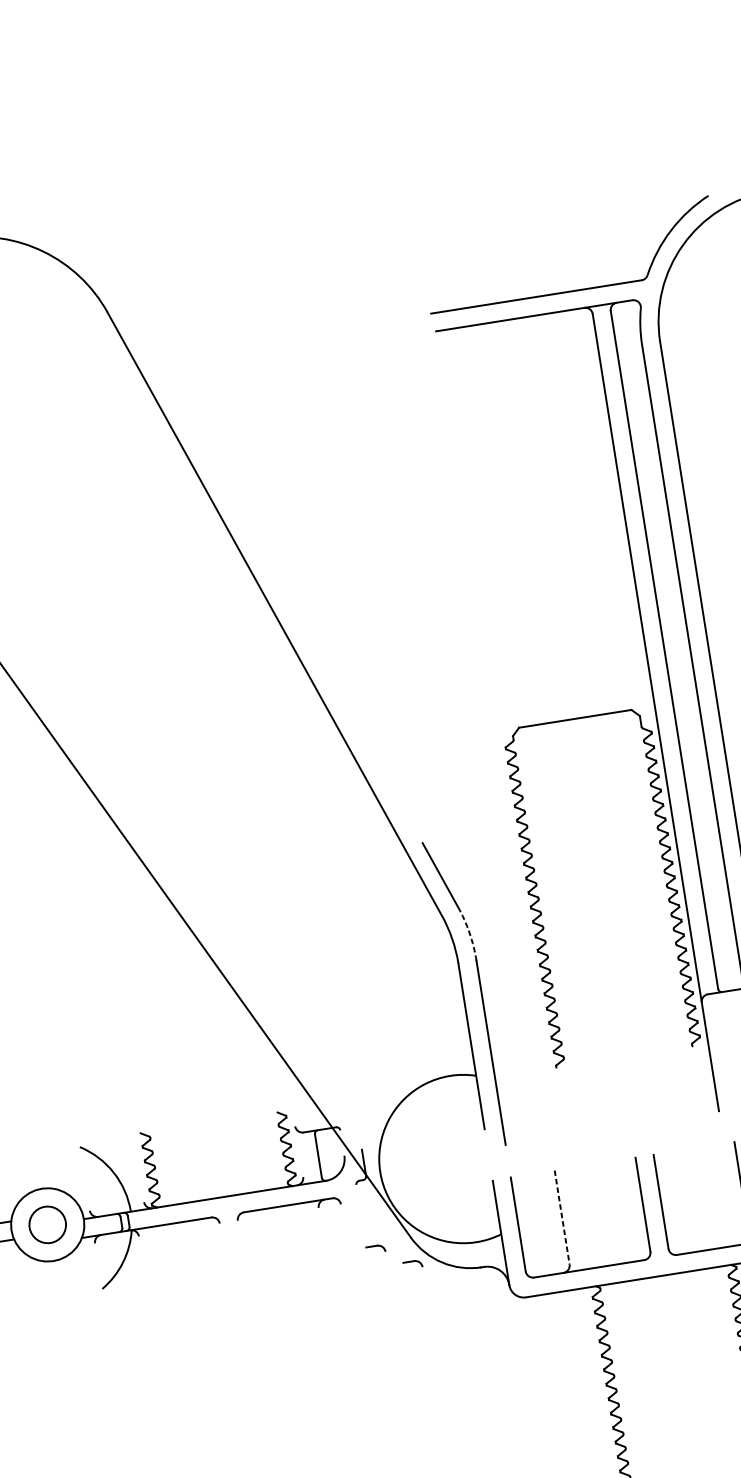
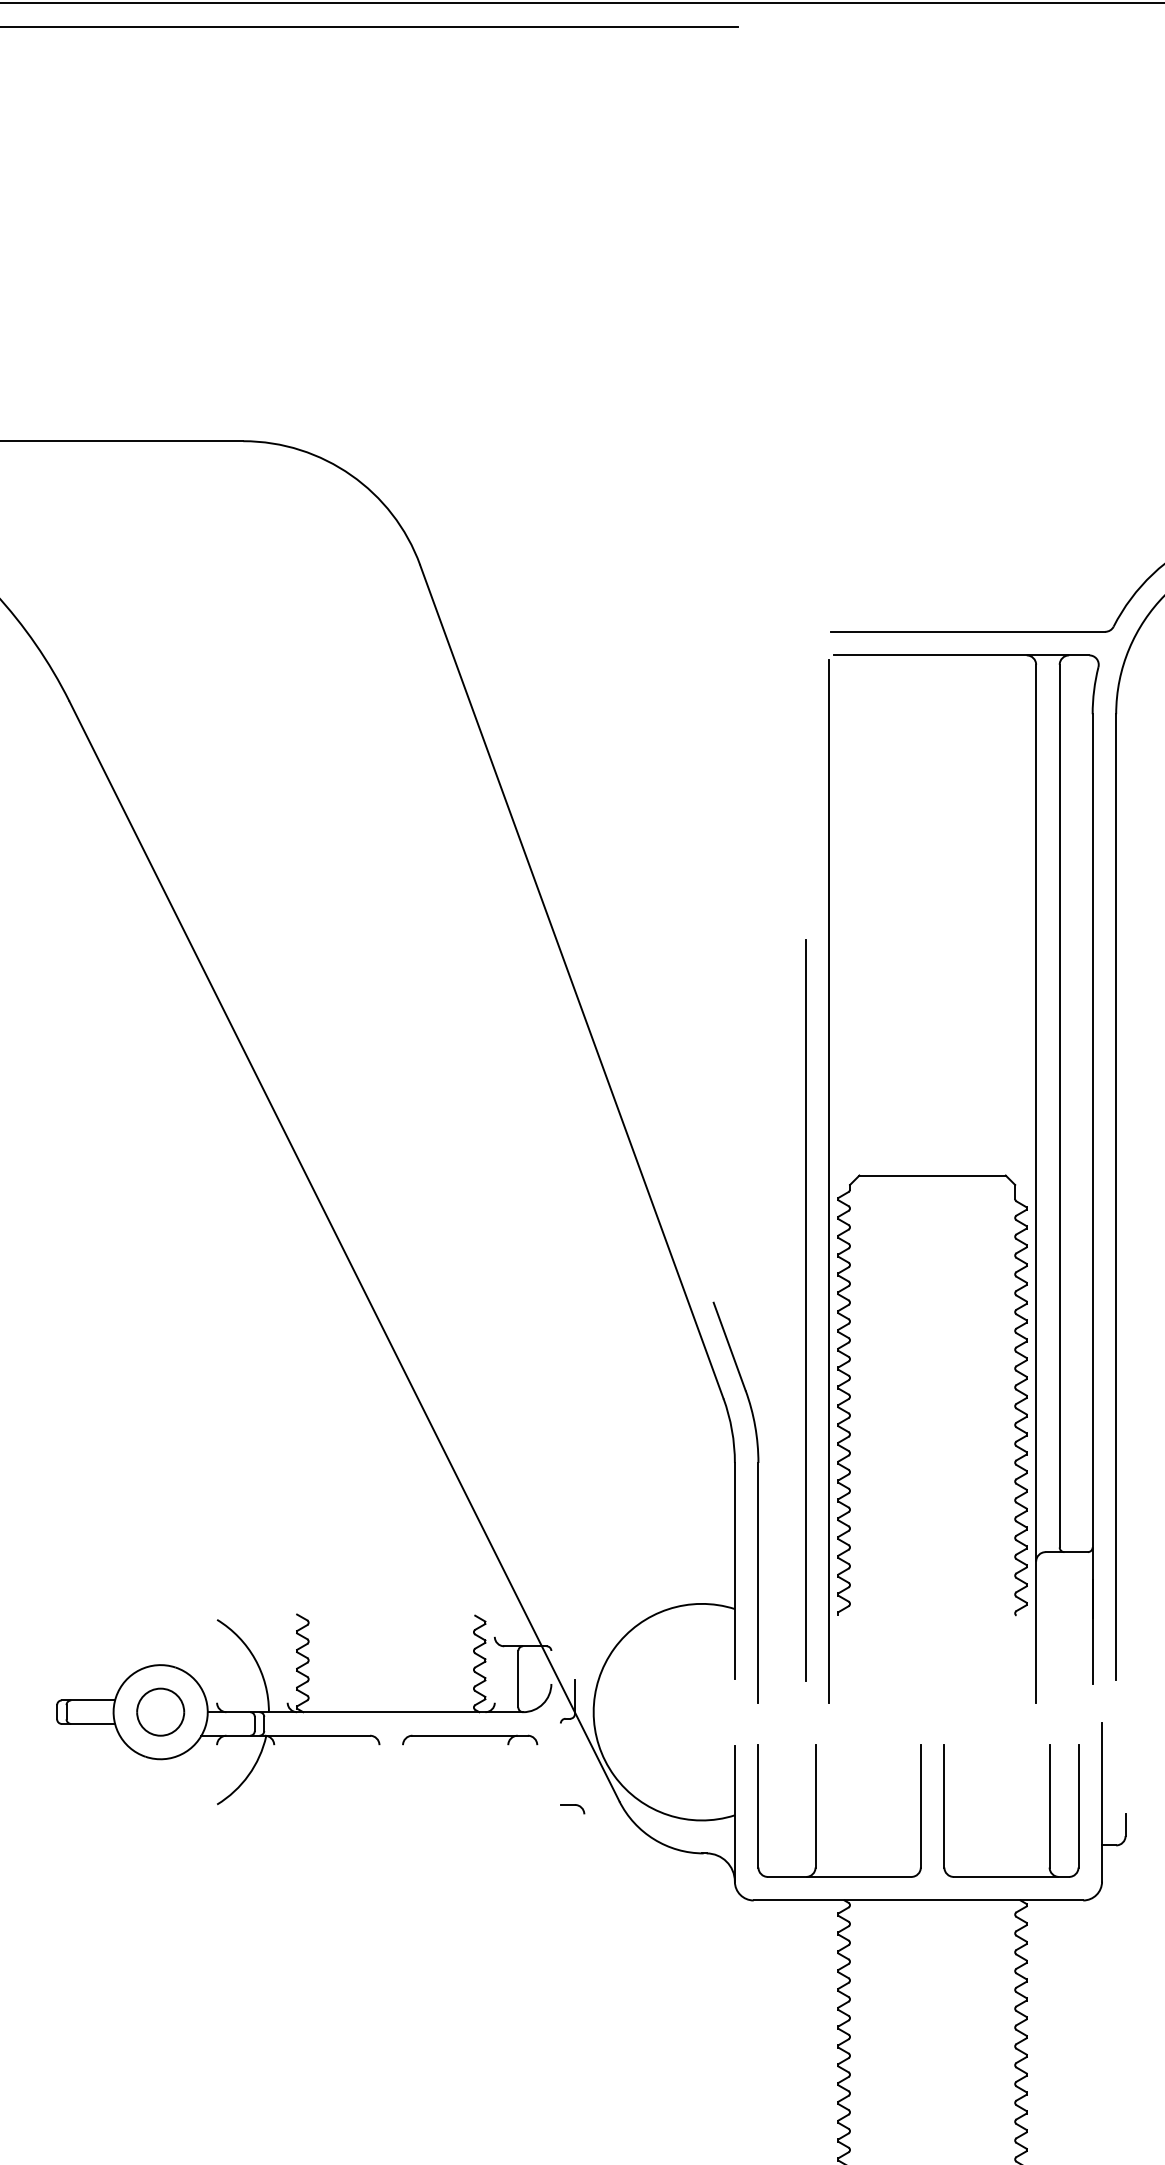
line: (496, 735) -> (829, 1181), added
line: (494, 837) -> (805, 1310), added
arc: (469, 933) -> (755, 1426), dashed -> solid
line: (562, 1217) -> (815, 1806), dashed -> solid
part: (412, 1264) -> (616, 1836), removed

